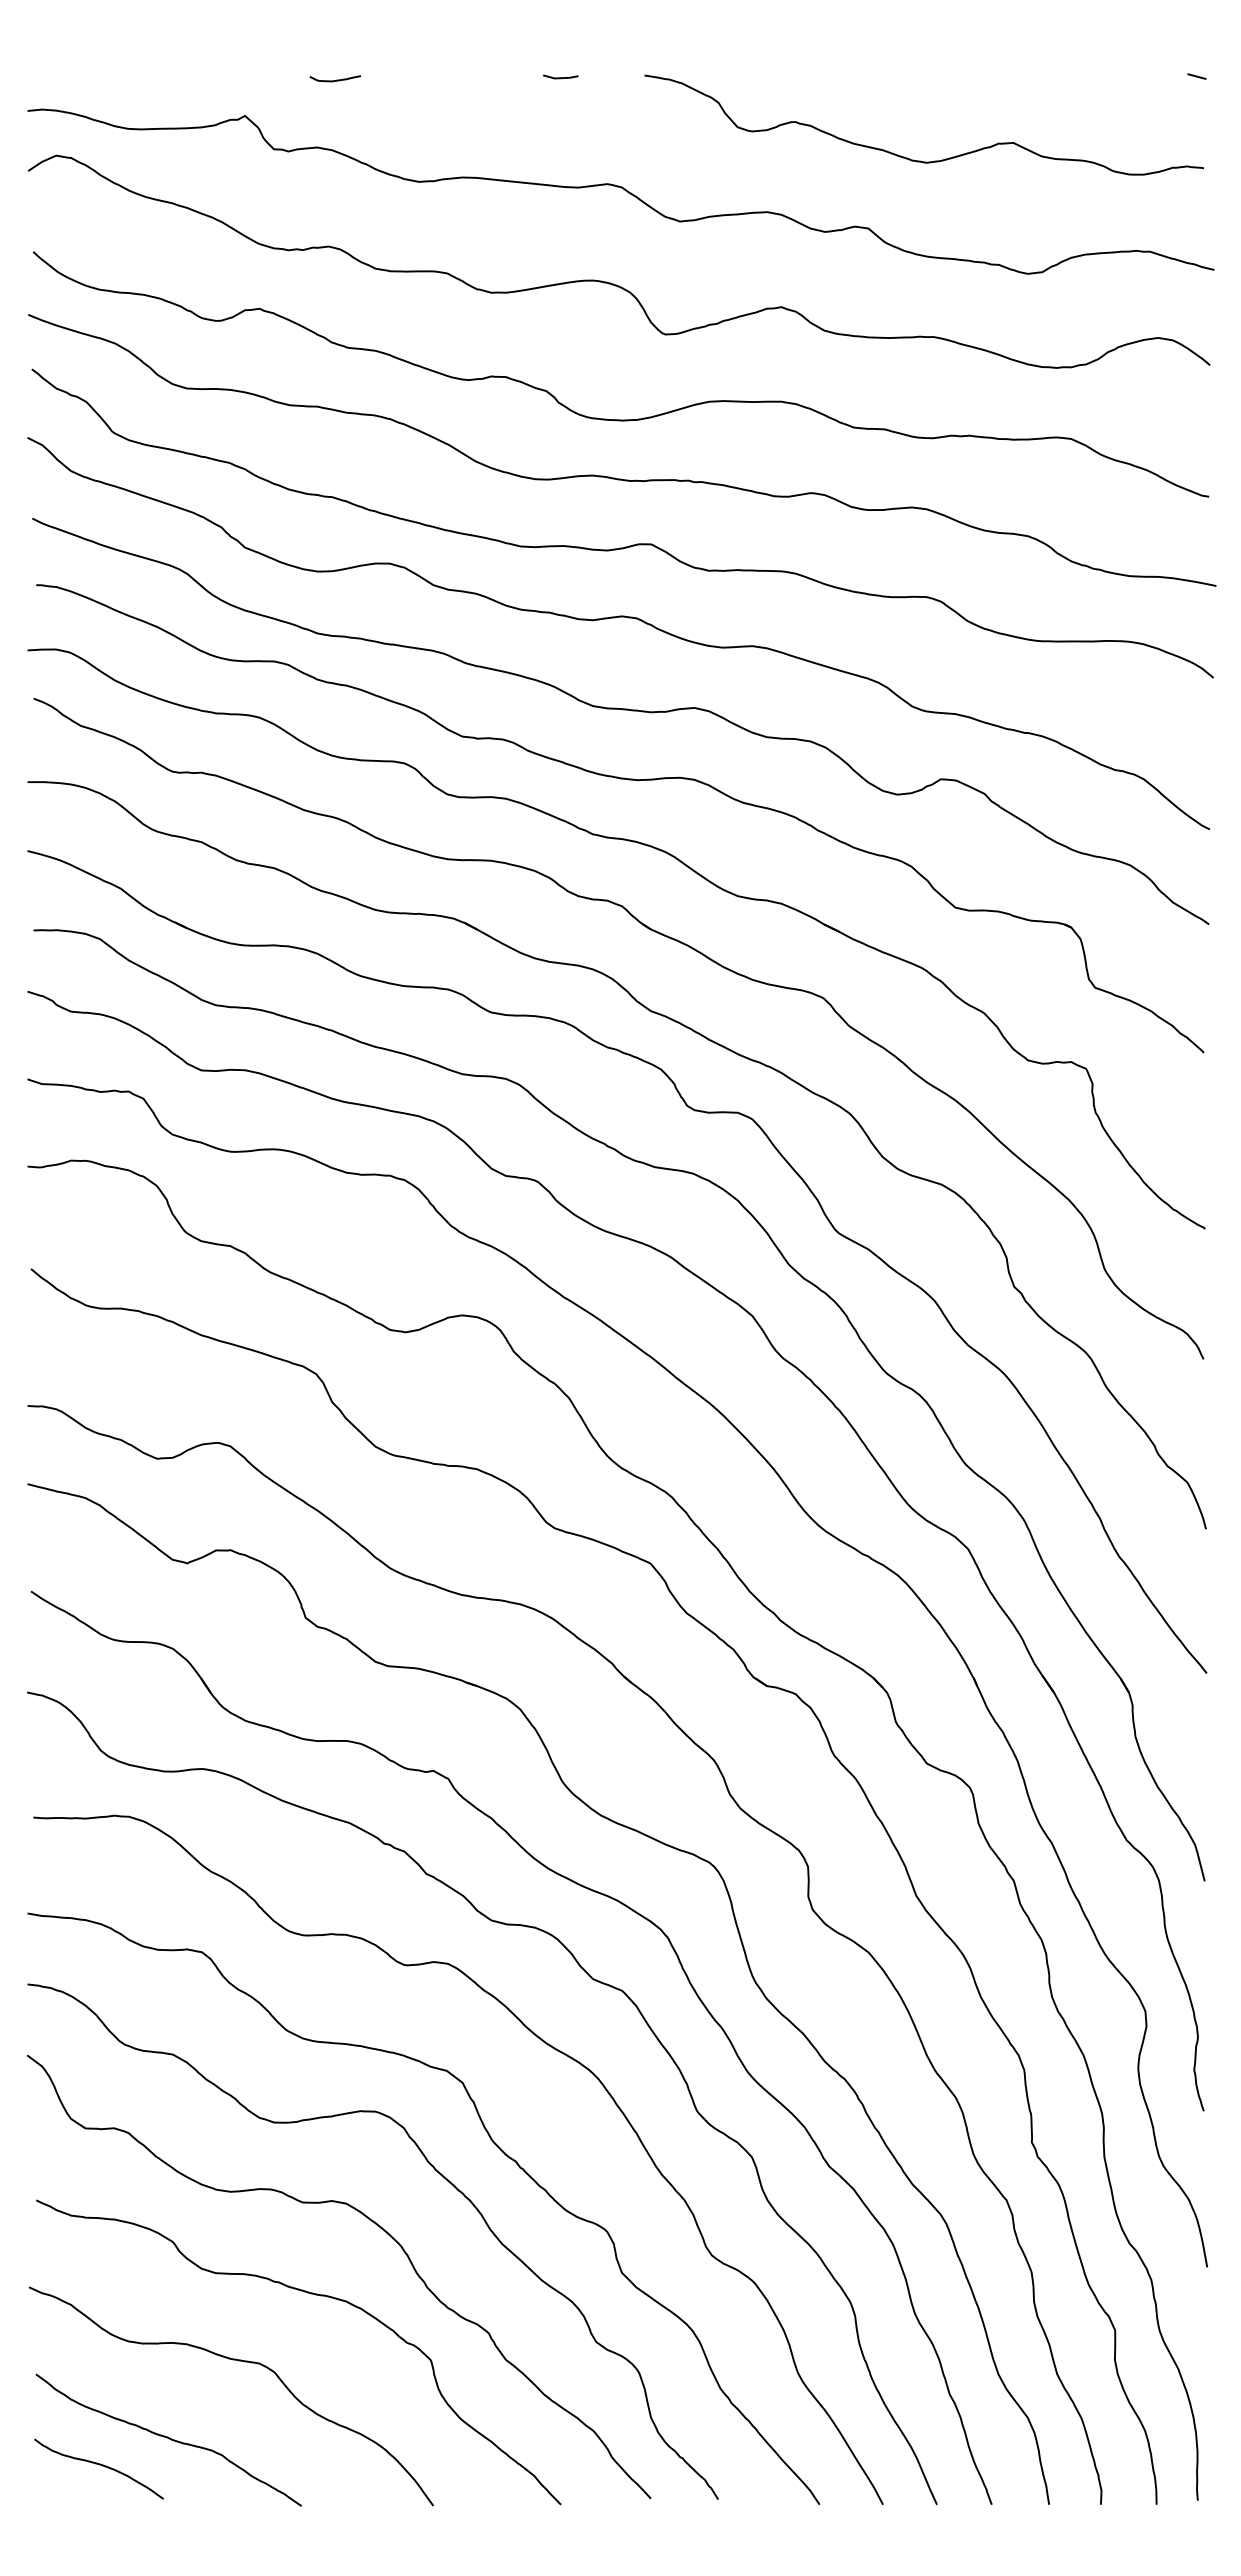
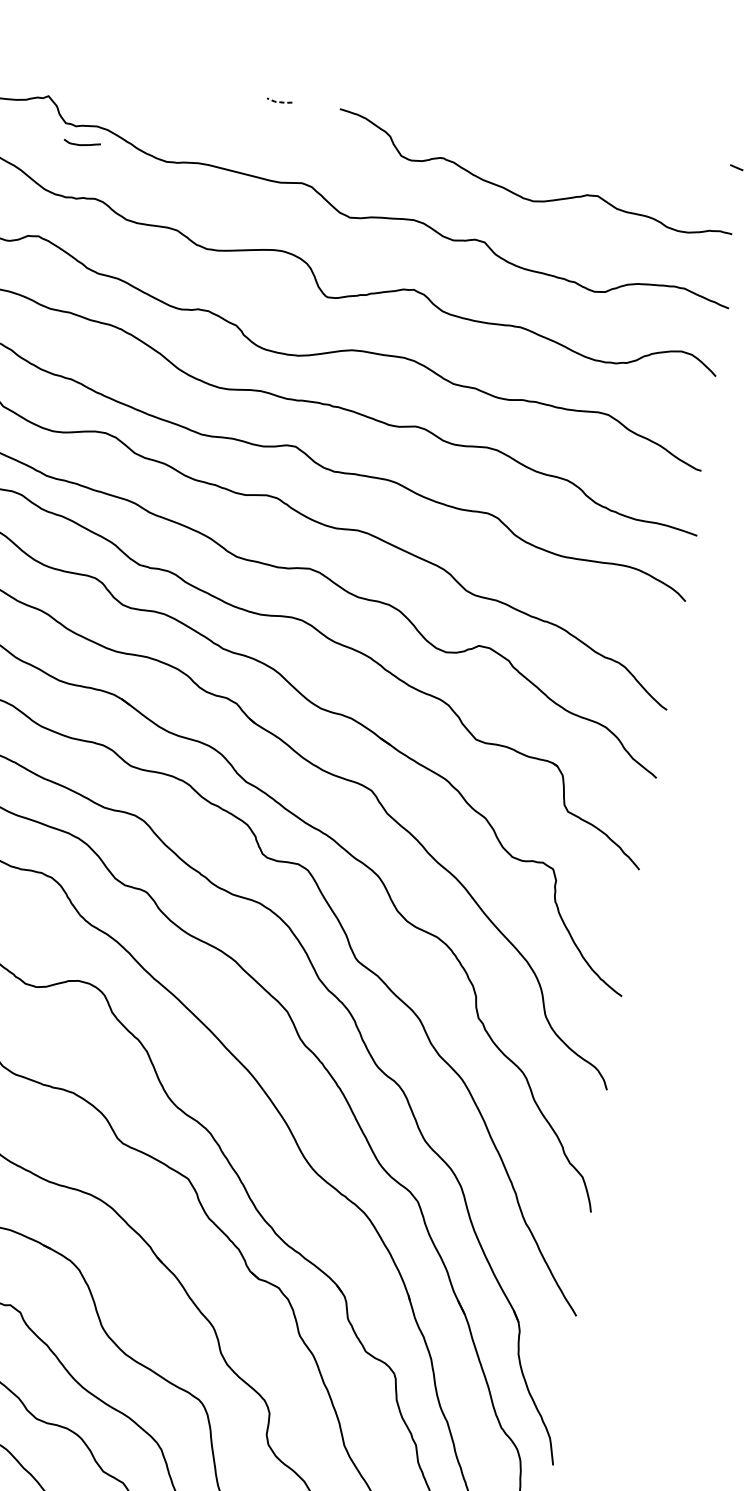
line: (560, 78) -> (279, 102), solid -> dashed
curve: (334, 80) -> (81, 144), moved

